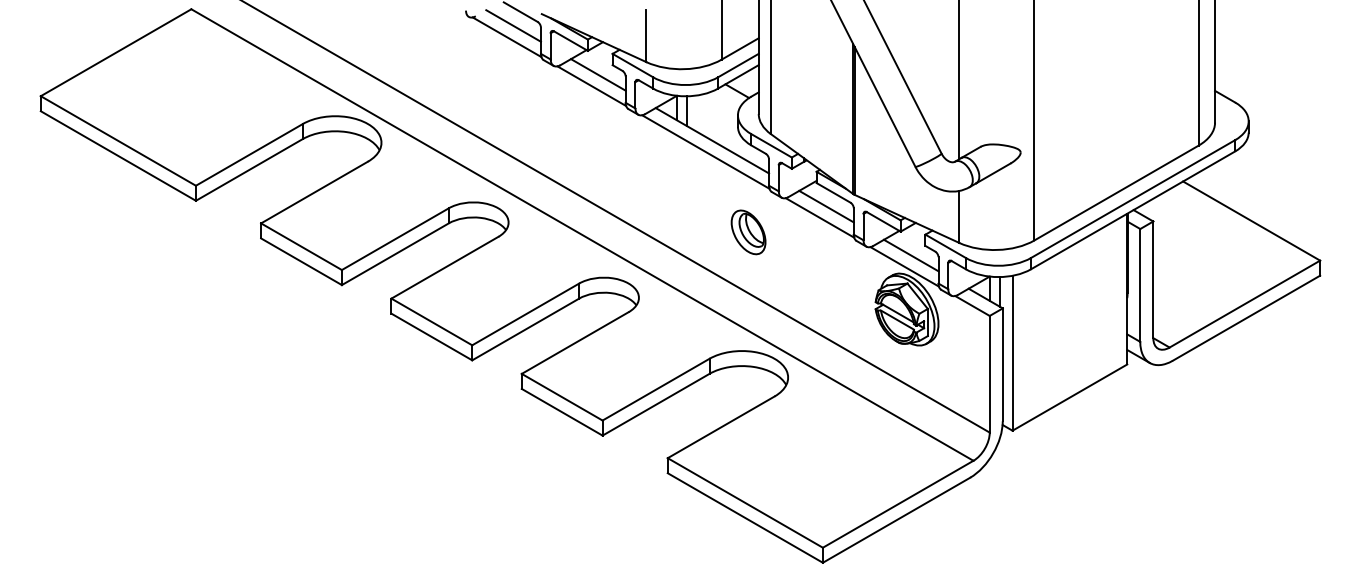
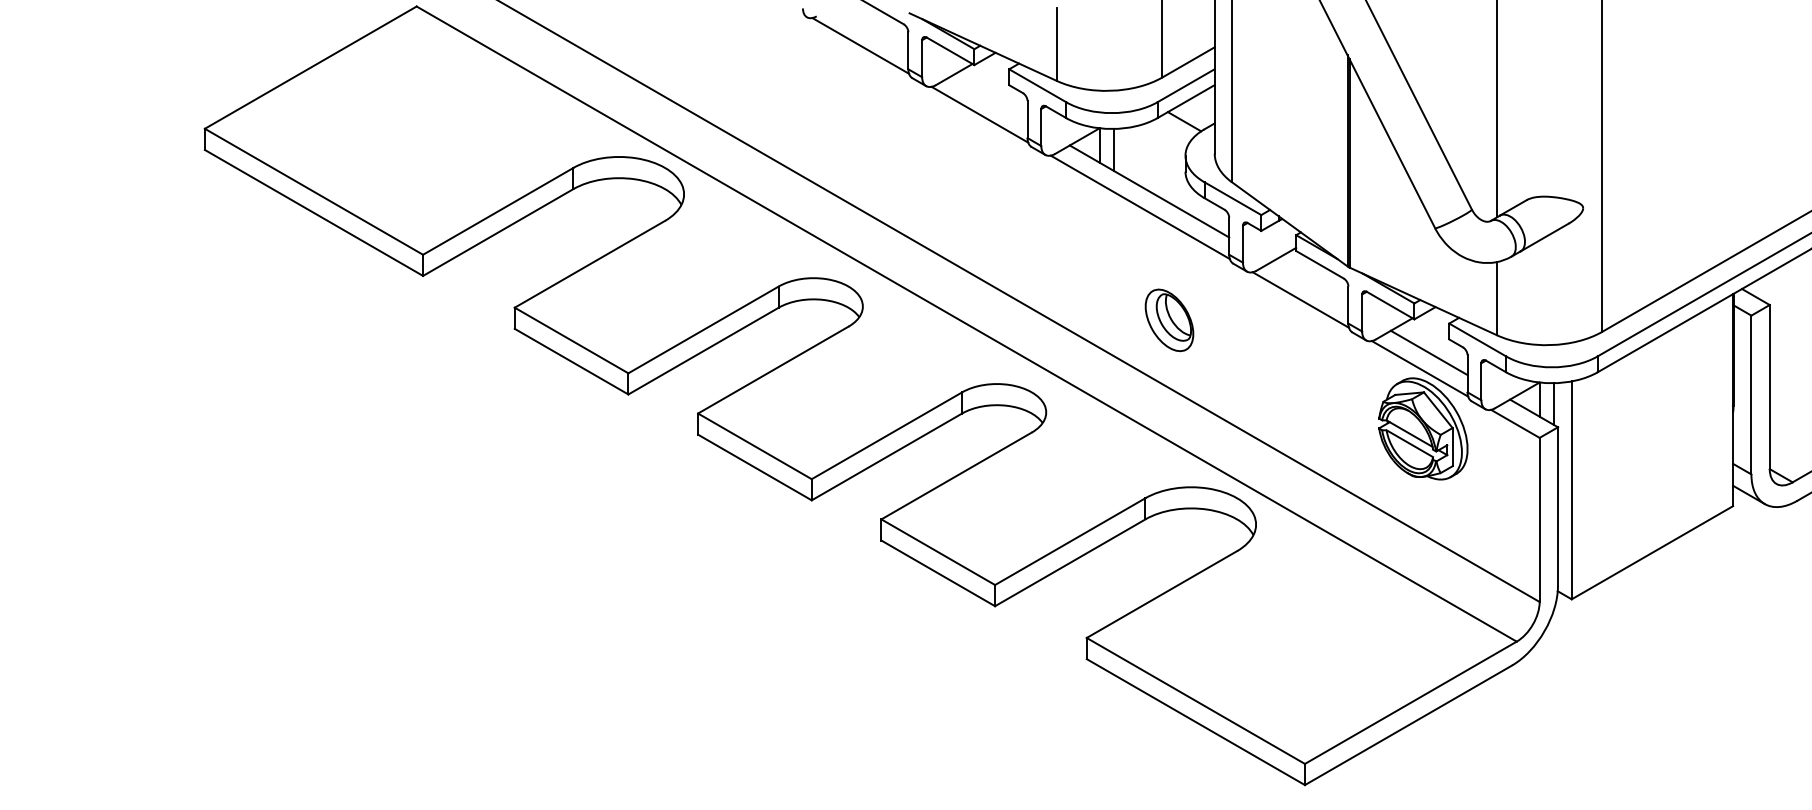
line: (513, 25) -> (869, 29), removed
line: (598, 74) -> (989, 98), removed
line: (826, 206) -> (1310, 283), removed
part: (748, 232) -> (1169, 320), moved

